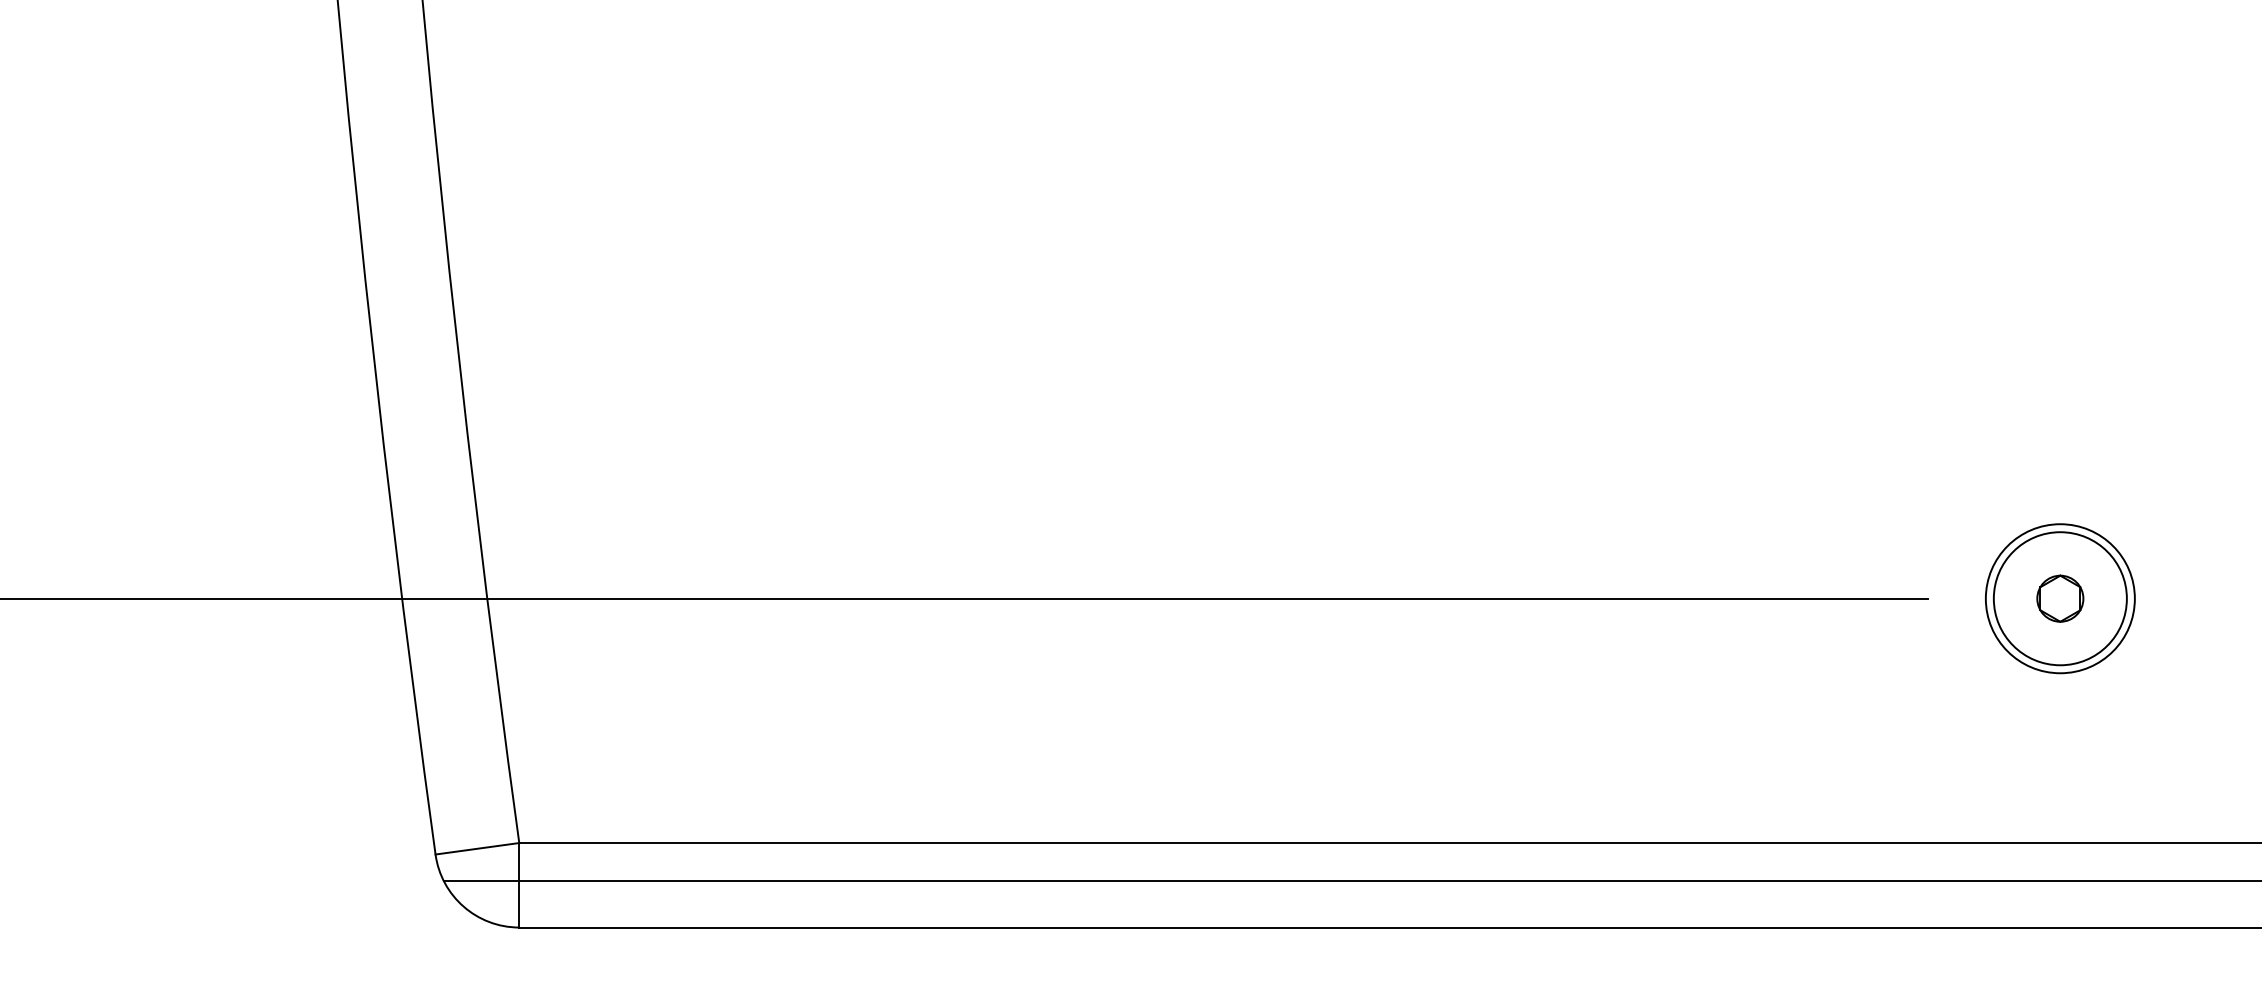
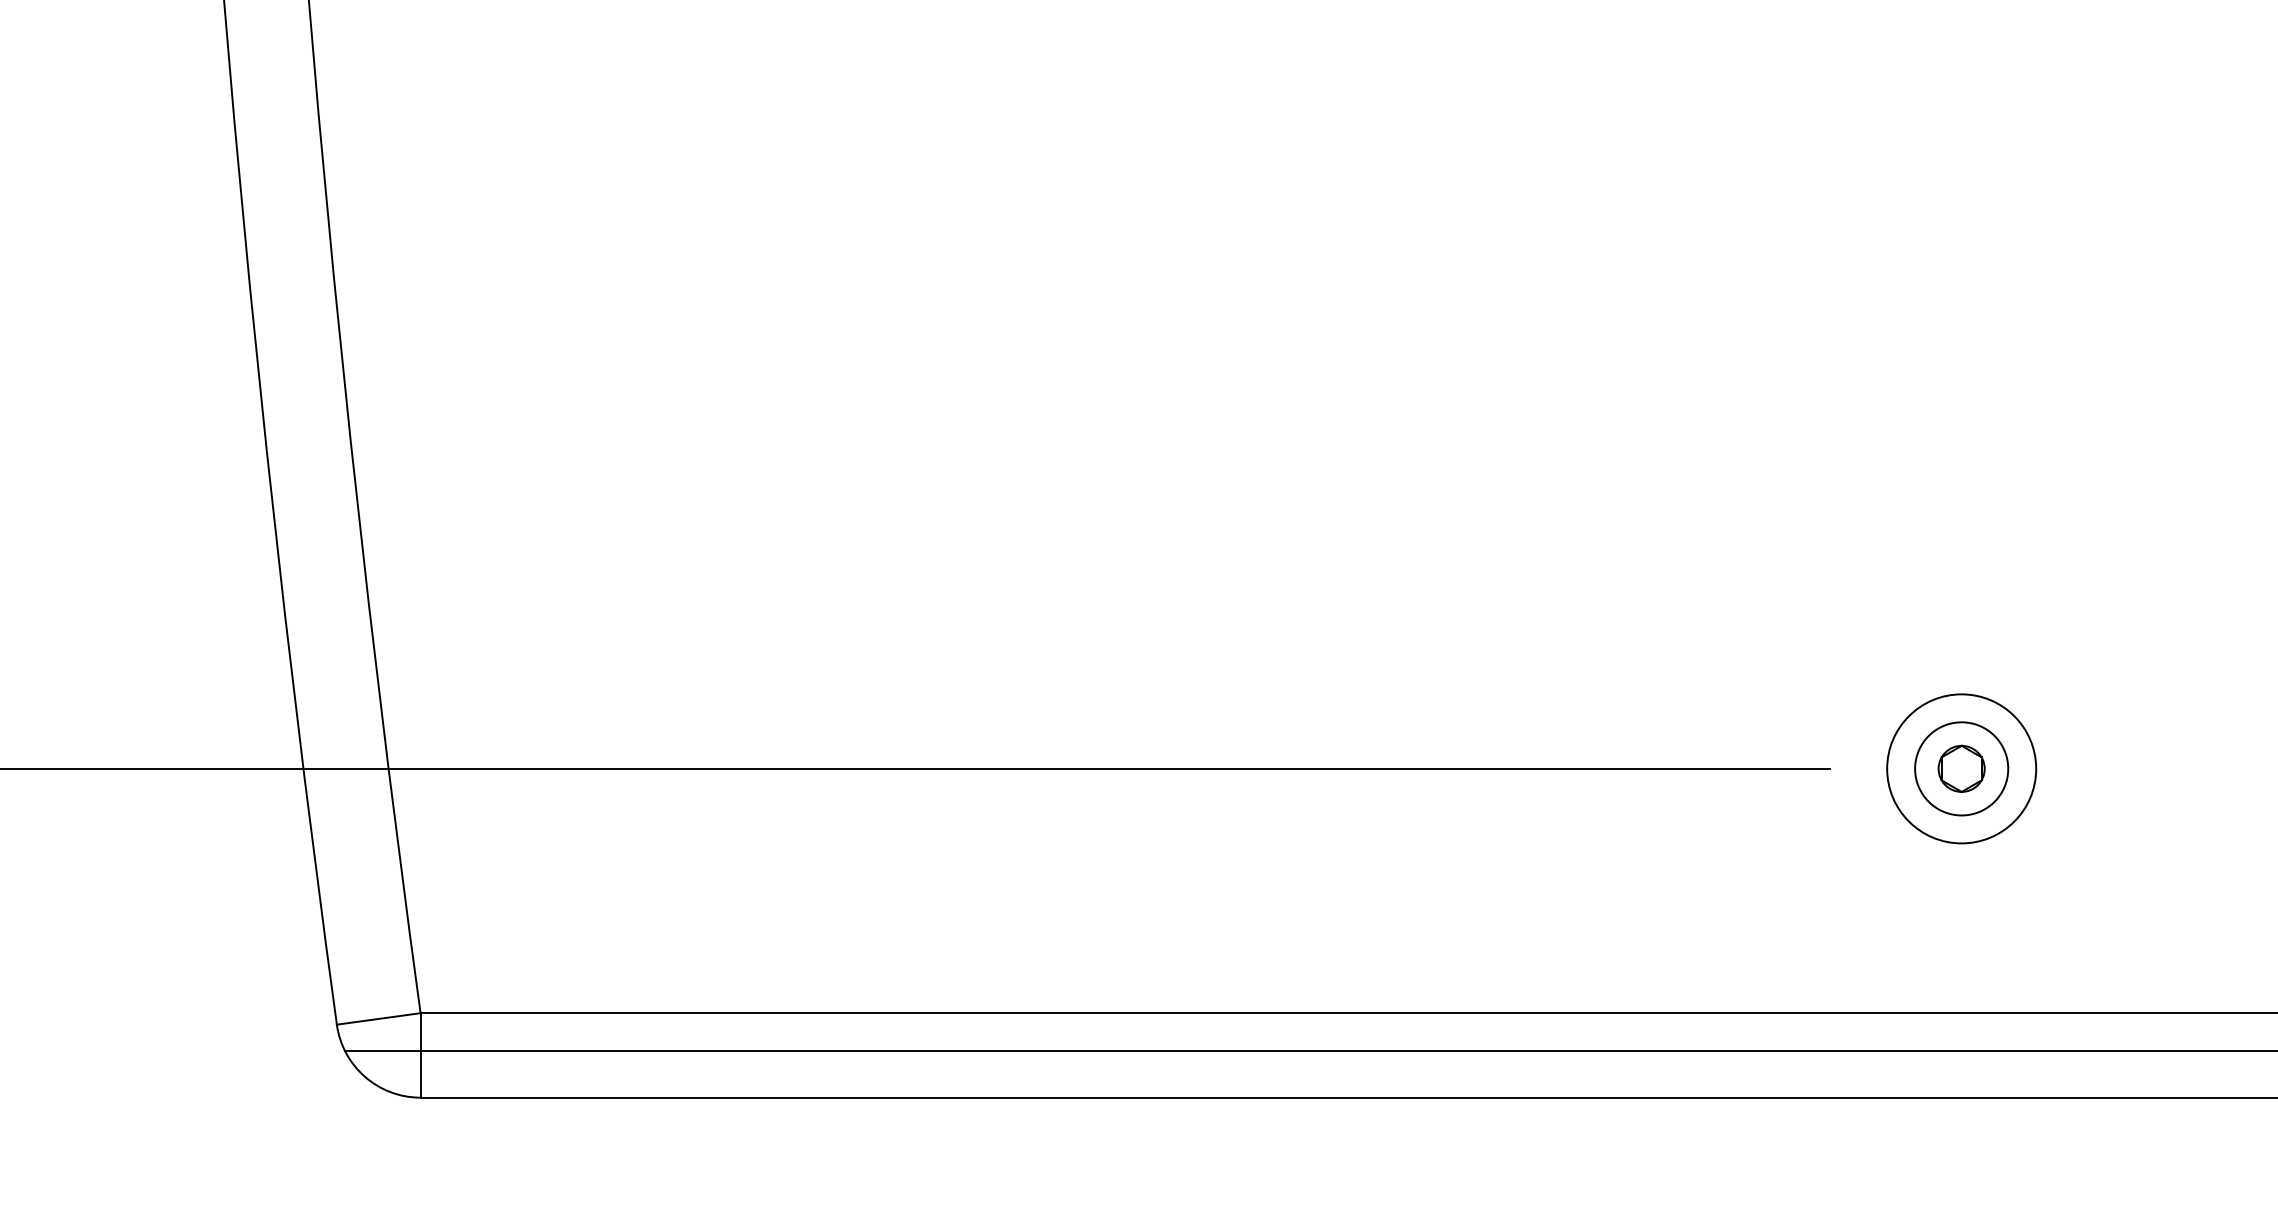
circle: (2060, 598) -> (1961, 768), size x0.7

